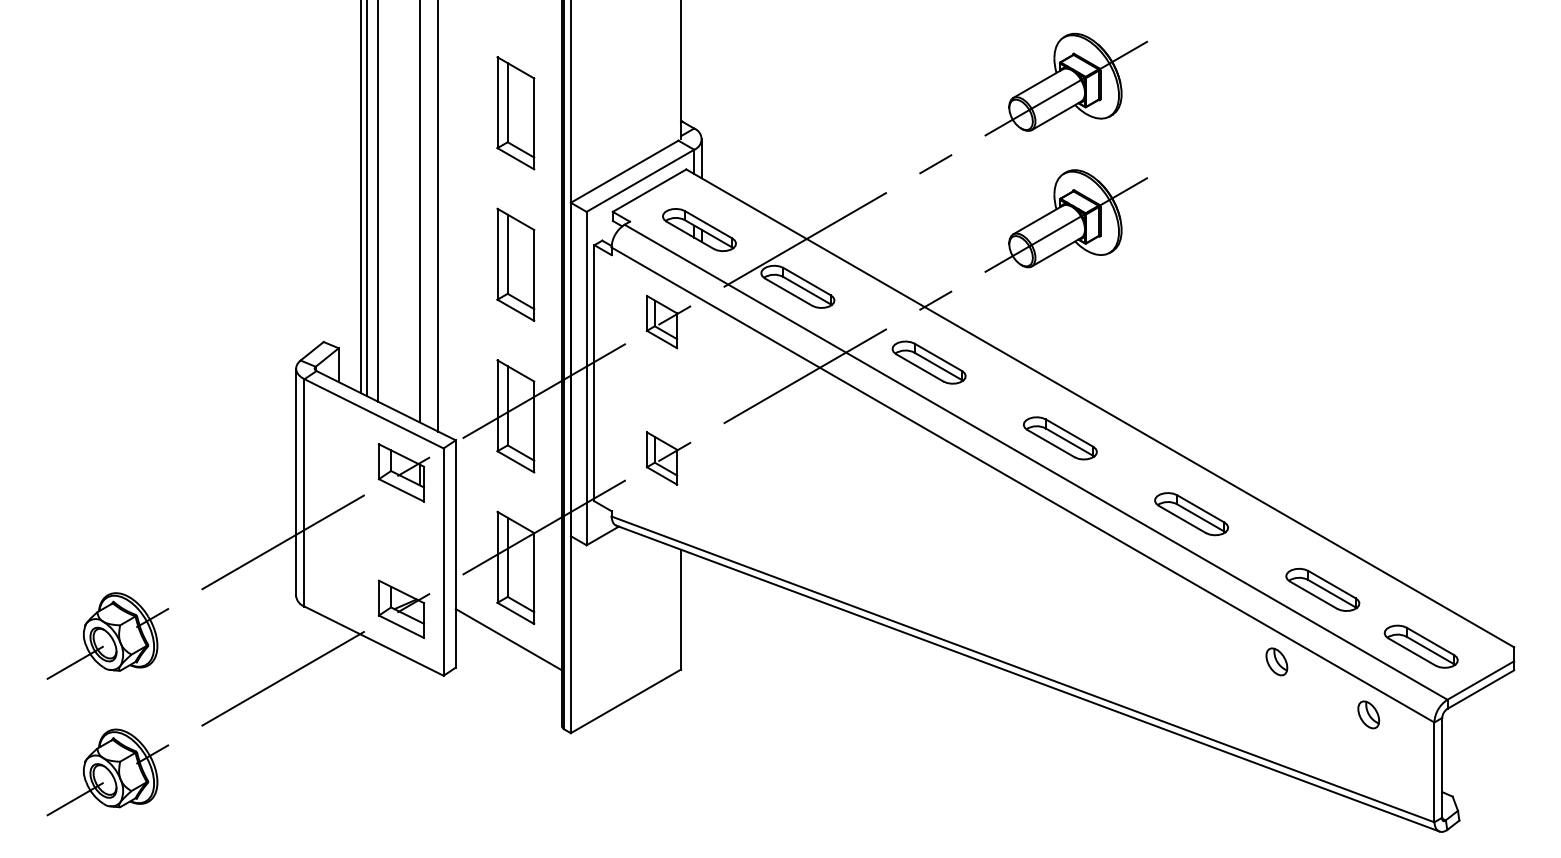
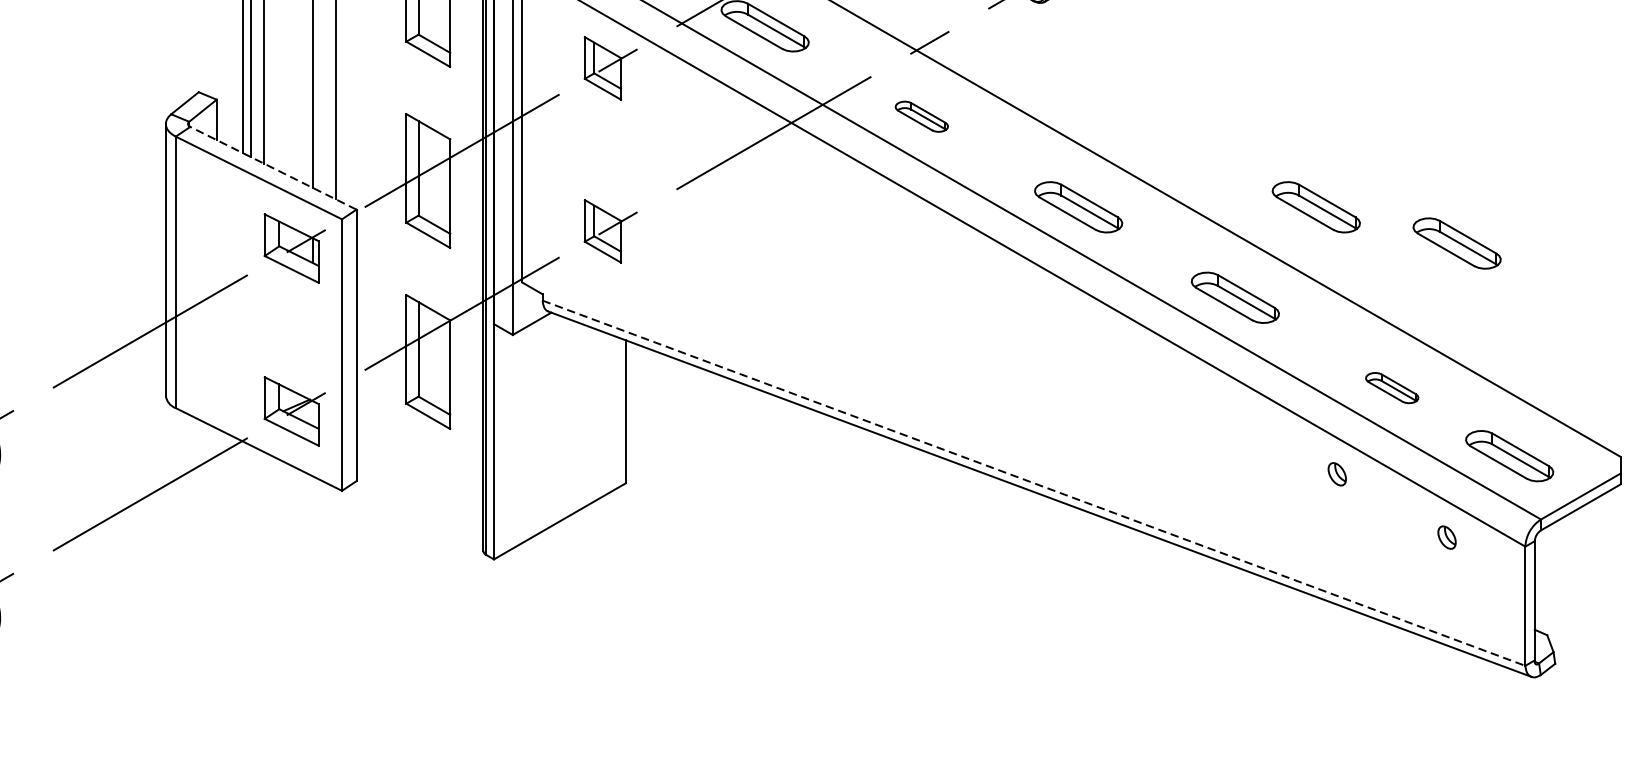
part: (928, 362) -> (921, 116), size x0.6
line: (386, 405) -> (273, 168), solid -> dashed
part: (1258, 438) -> (1315, 207), added
part: (1376, 468) -> (1456, 243), added
part: (1322, 589) -> (1391, 387), size x0.6
line: (508, 639) -> (419, 447), removed
part: (1276, 661) -> (1336, 473), size x0.7
line: (1022, 669) -> (1033, 483), solid -> dashed
part: (1368, 714) -> (1446, 537), size x0.7

